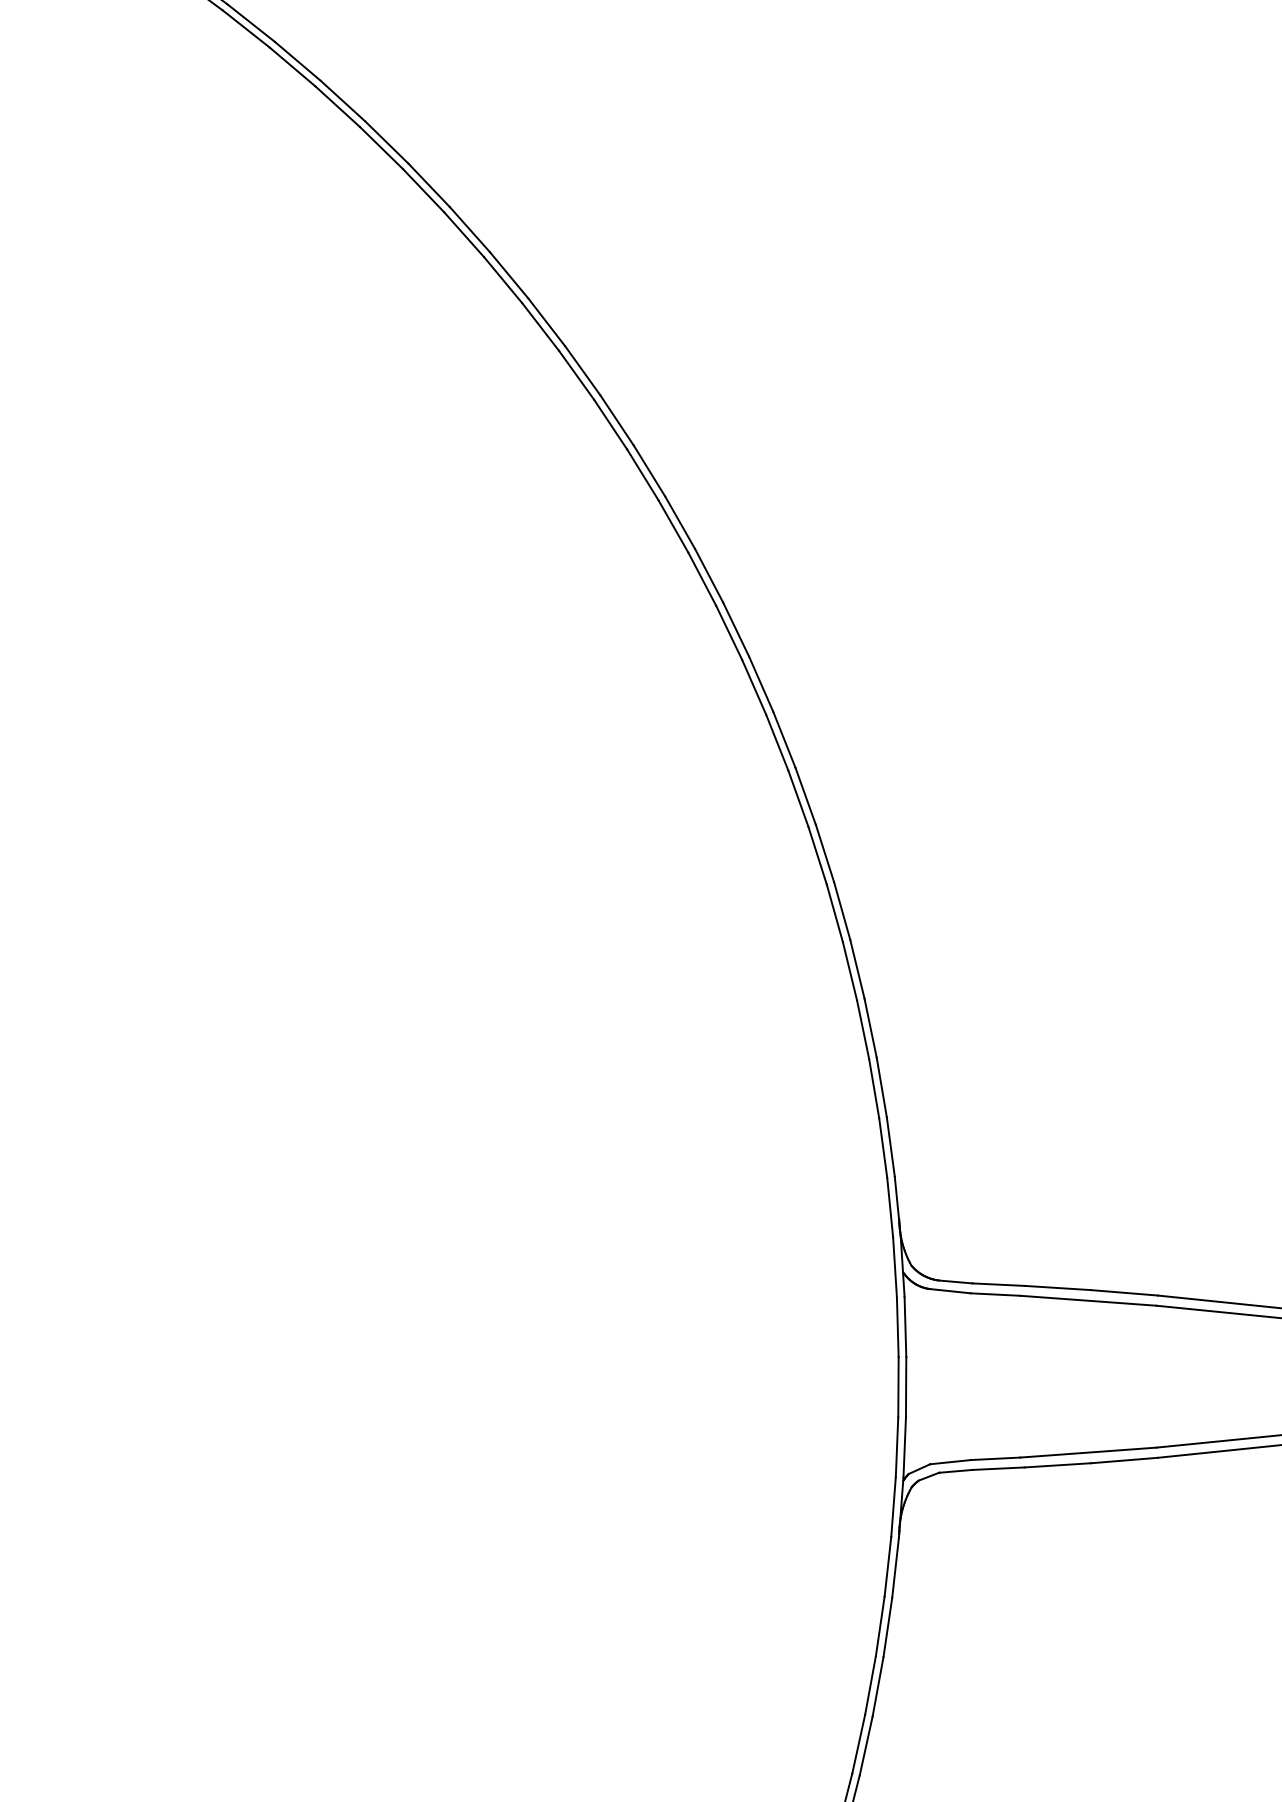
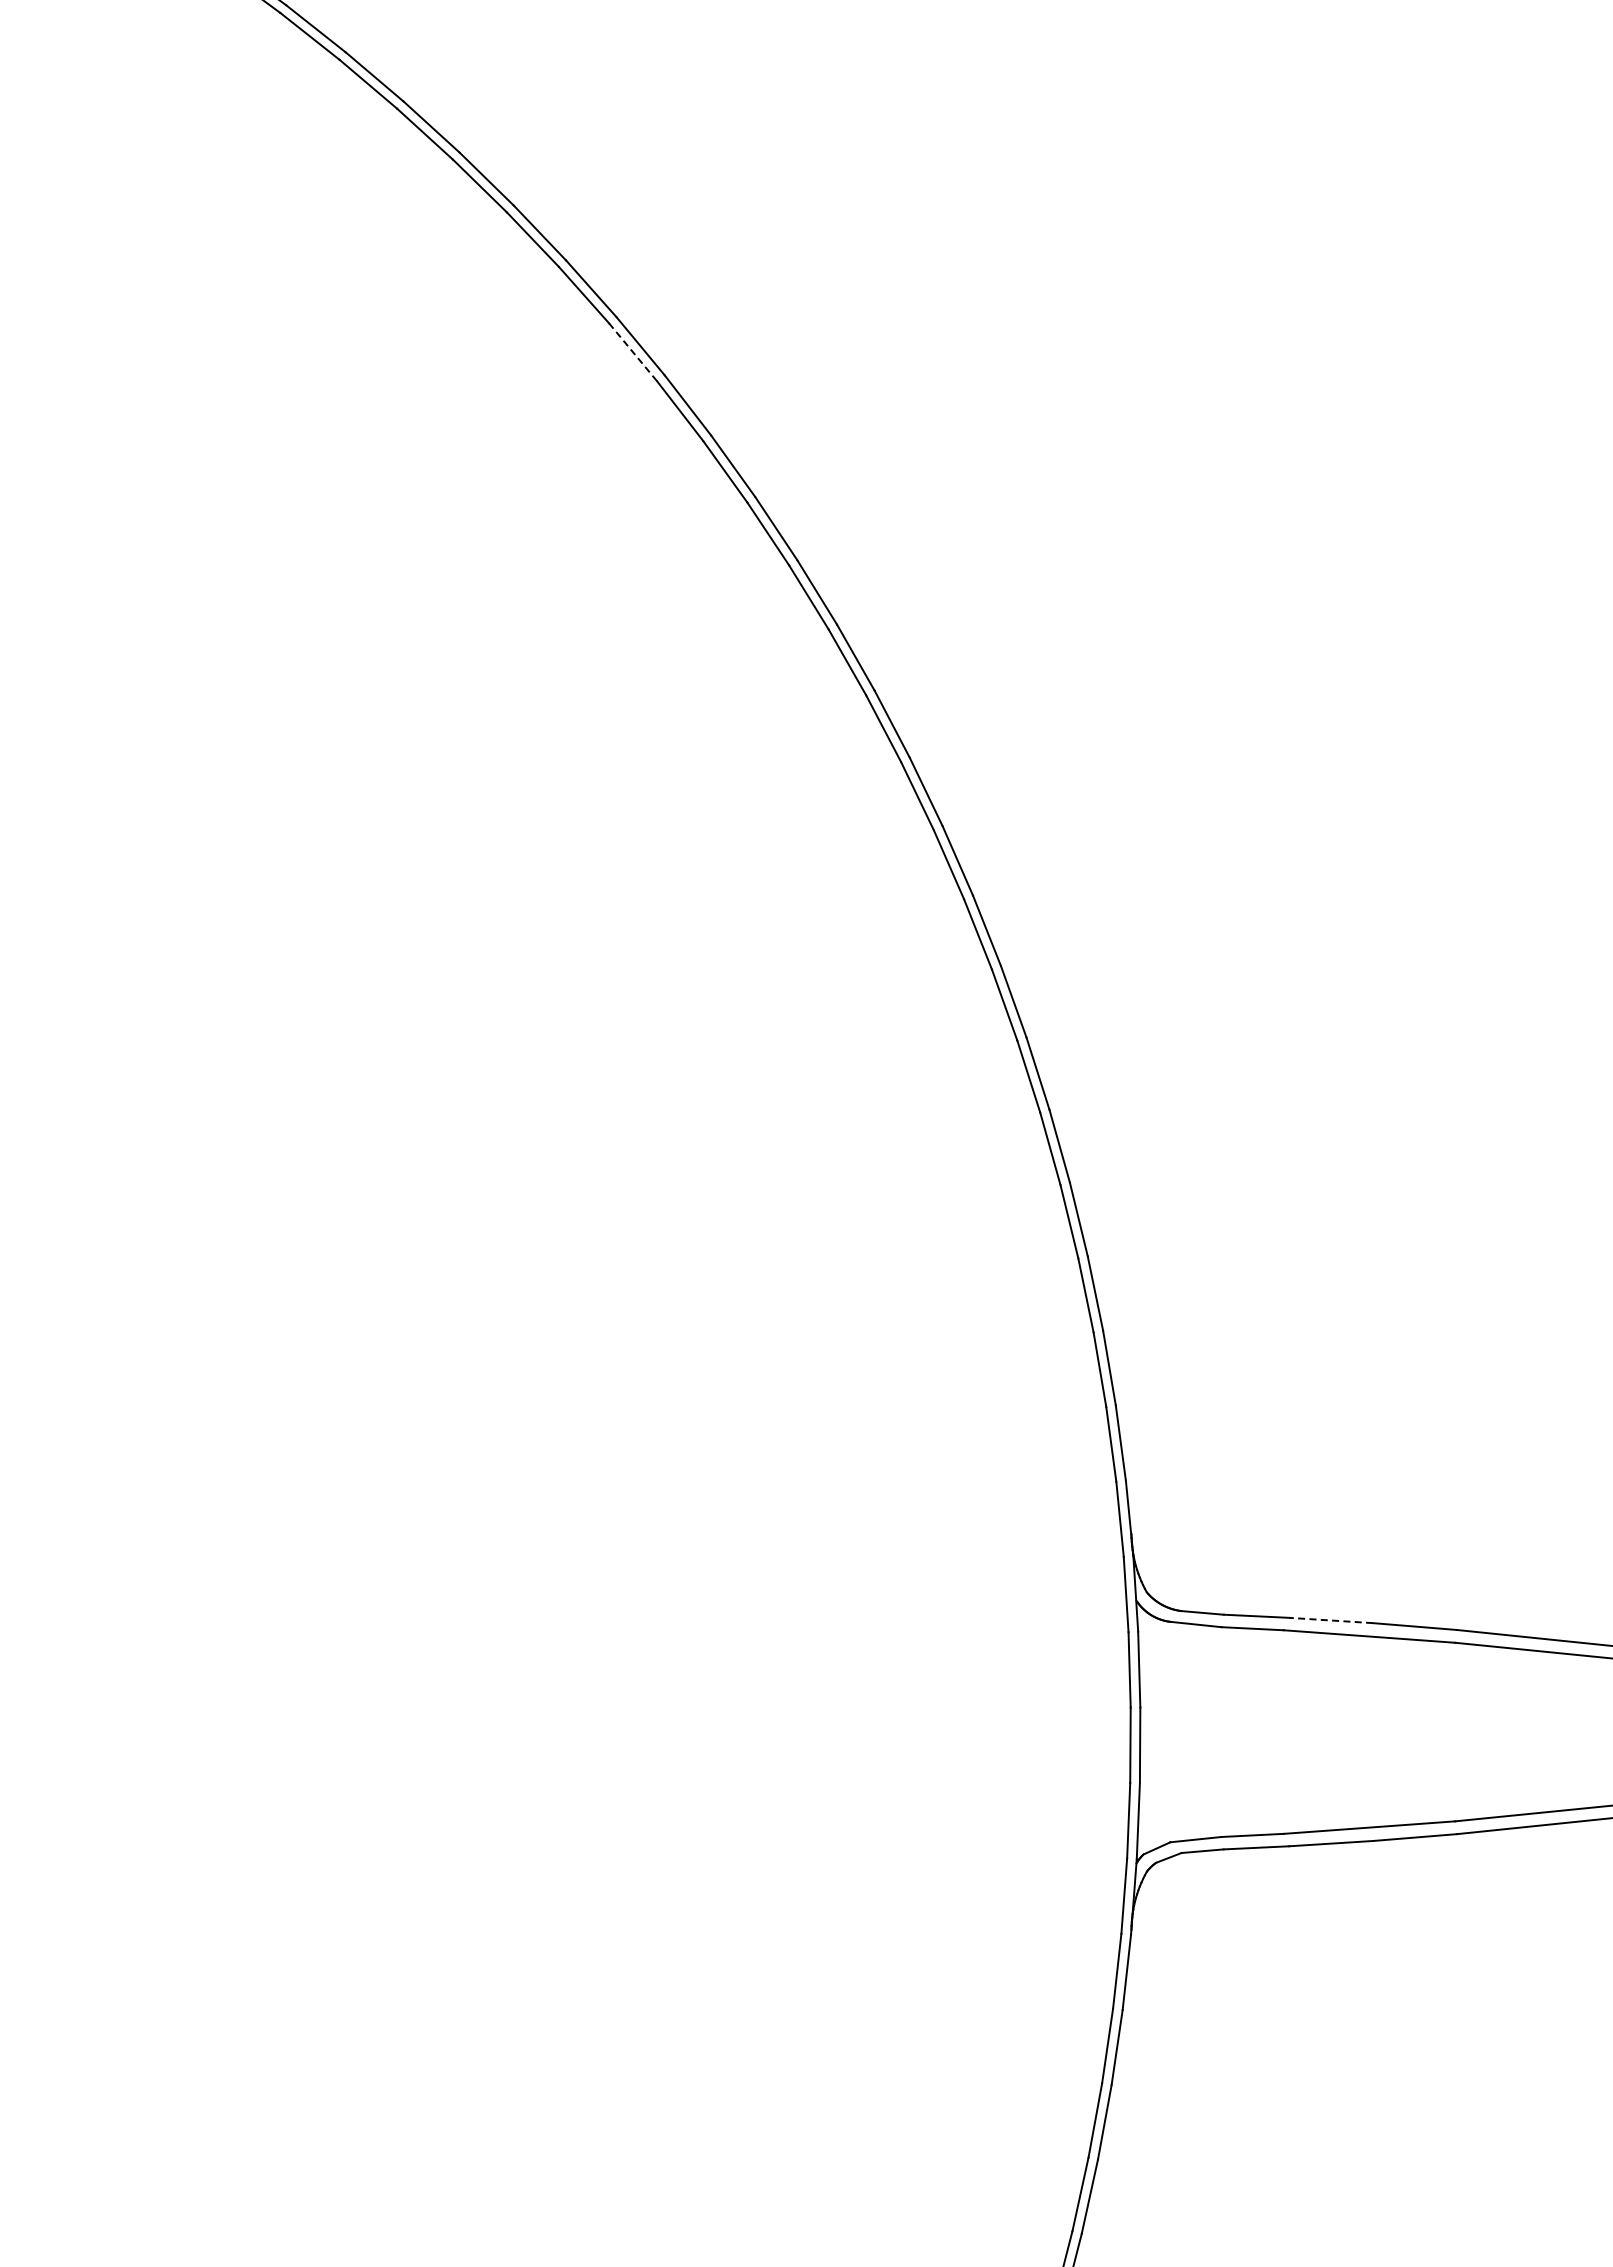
line: (503, 280) -> (633, 352), solid -> dashed
line: (1058, 1288) -> (1331, 1620), solid -> dashed

